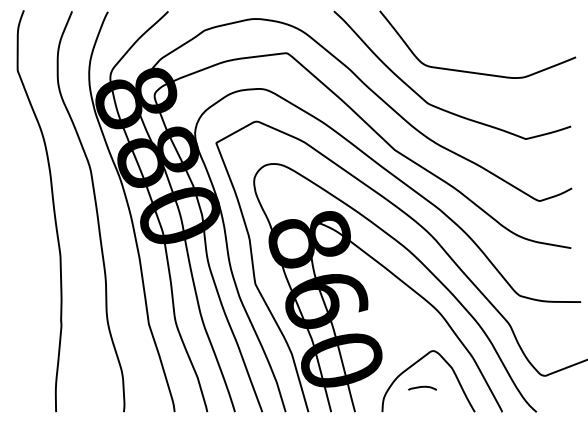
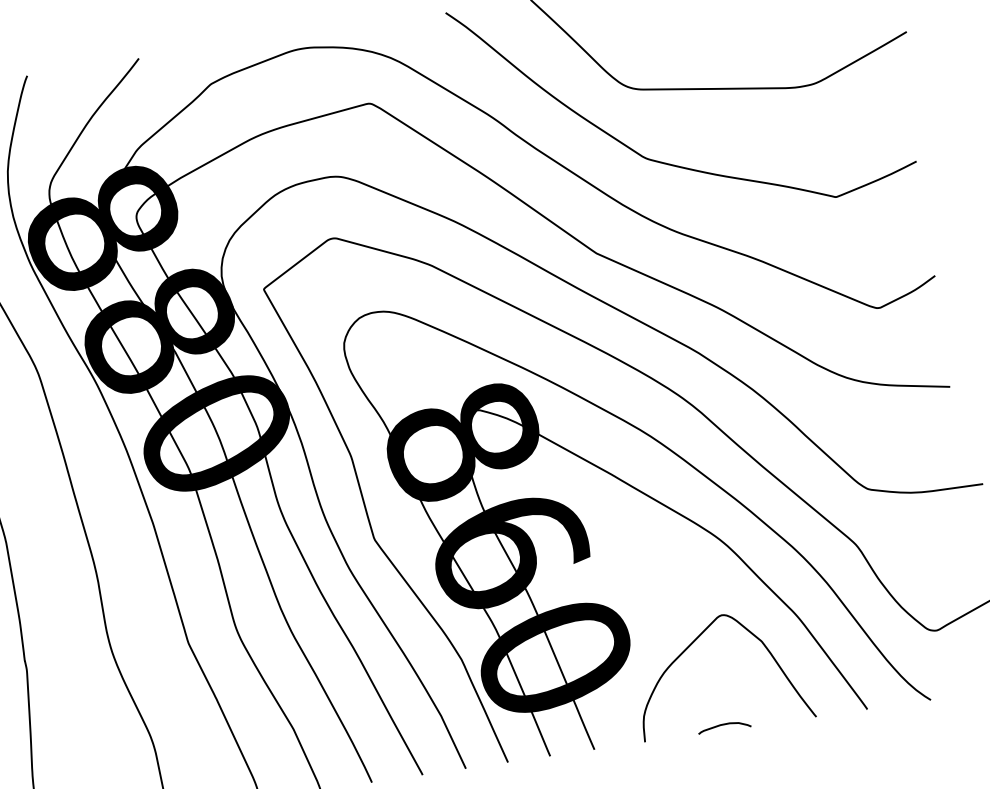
curve: (422, 387) -> (724, 725), moved

